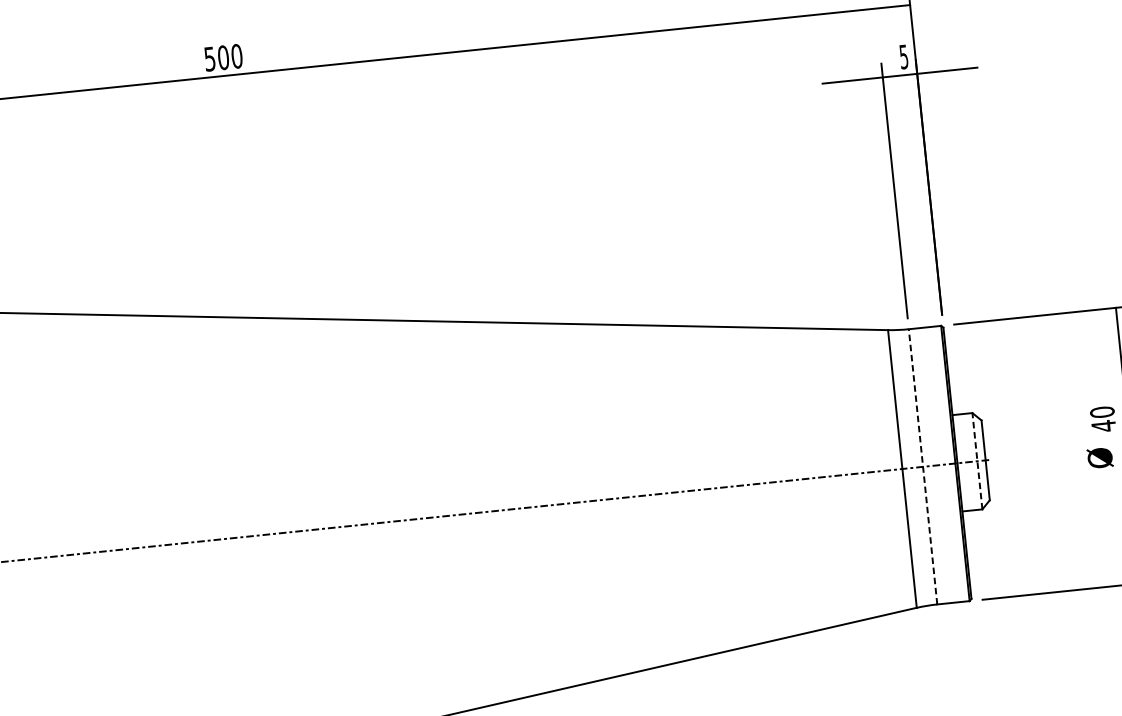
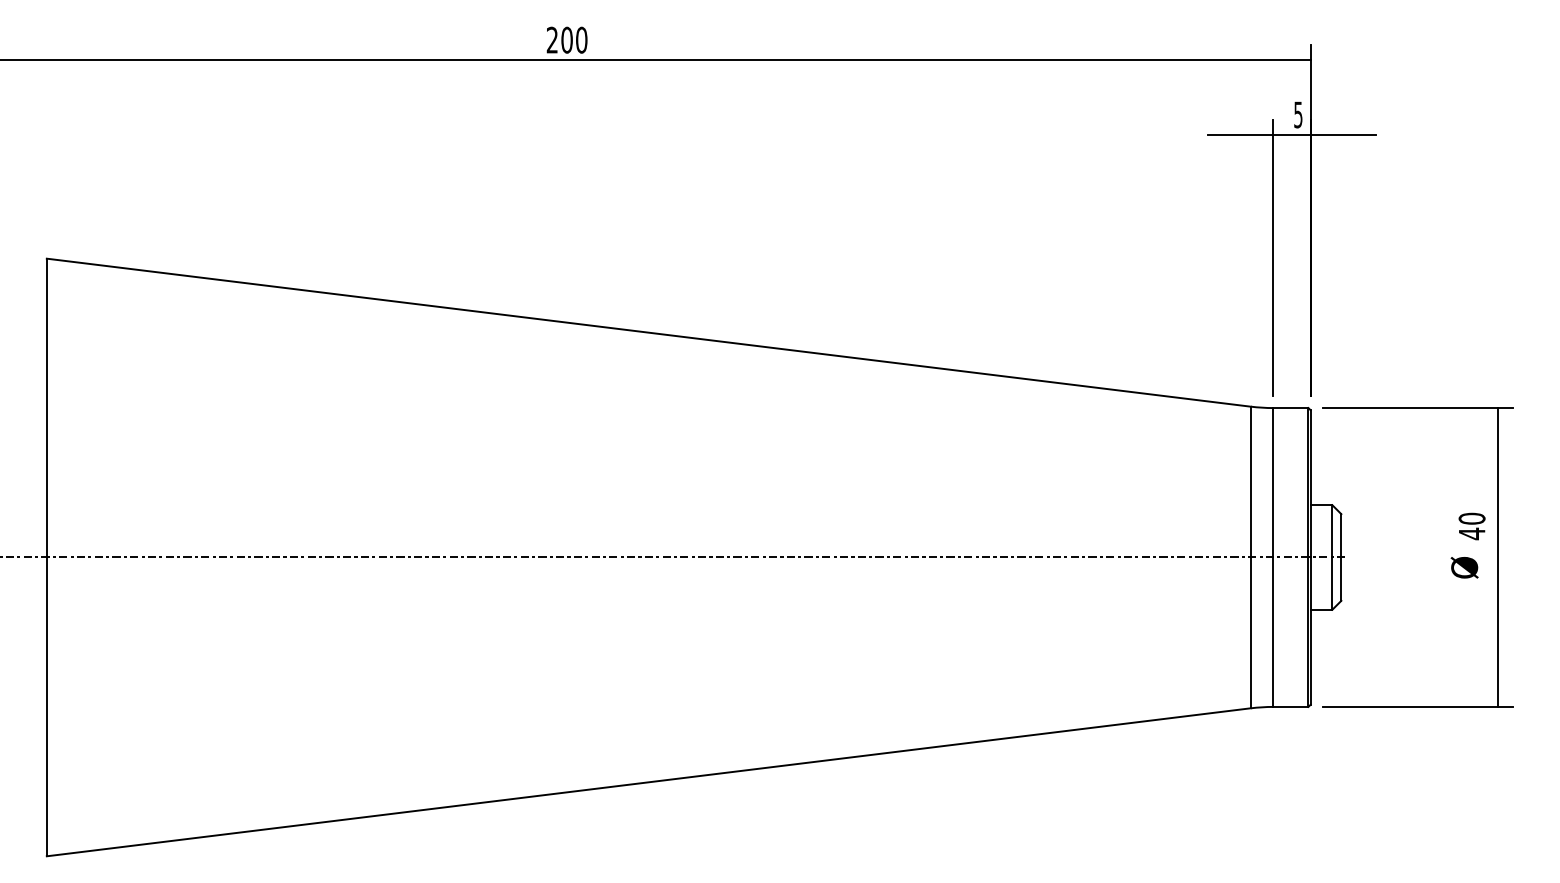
text: (209, 58) -> (551, 39), 500 -> 200
line: (977, 460) -> (1332, 556), dashed -> solid
line: (923, 465) -> (1273, 556), dashed -> solid

